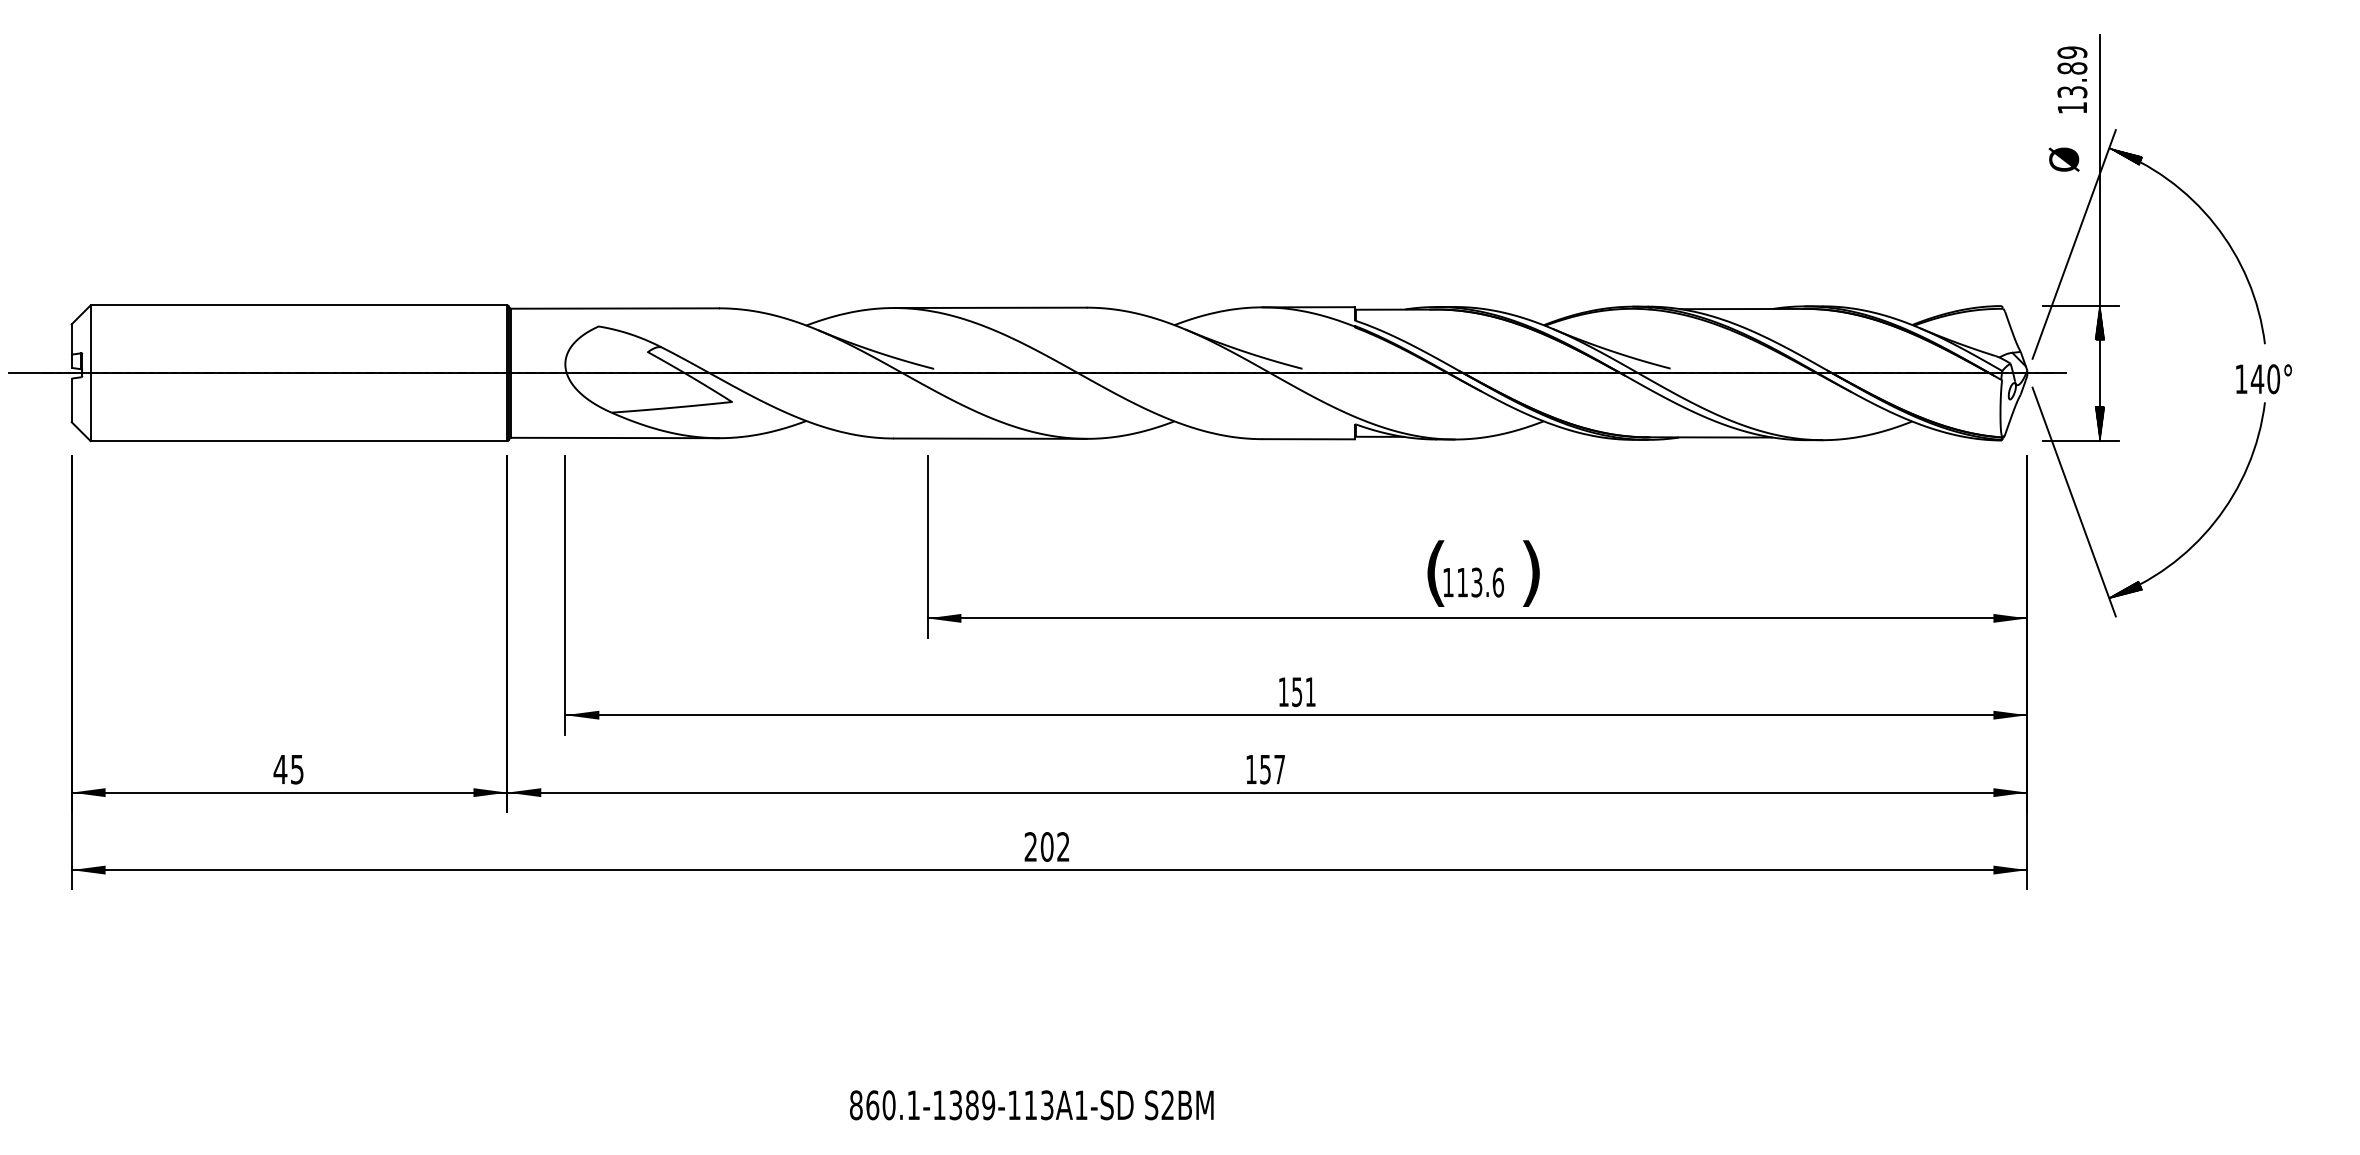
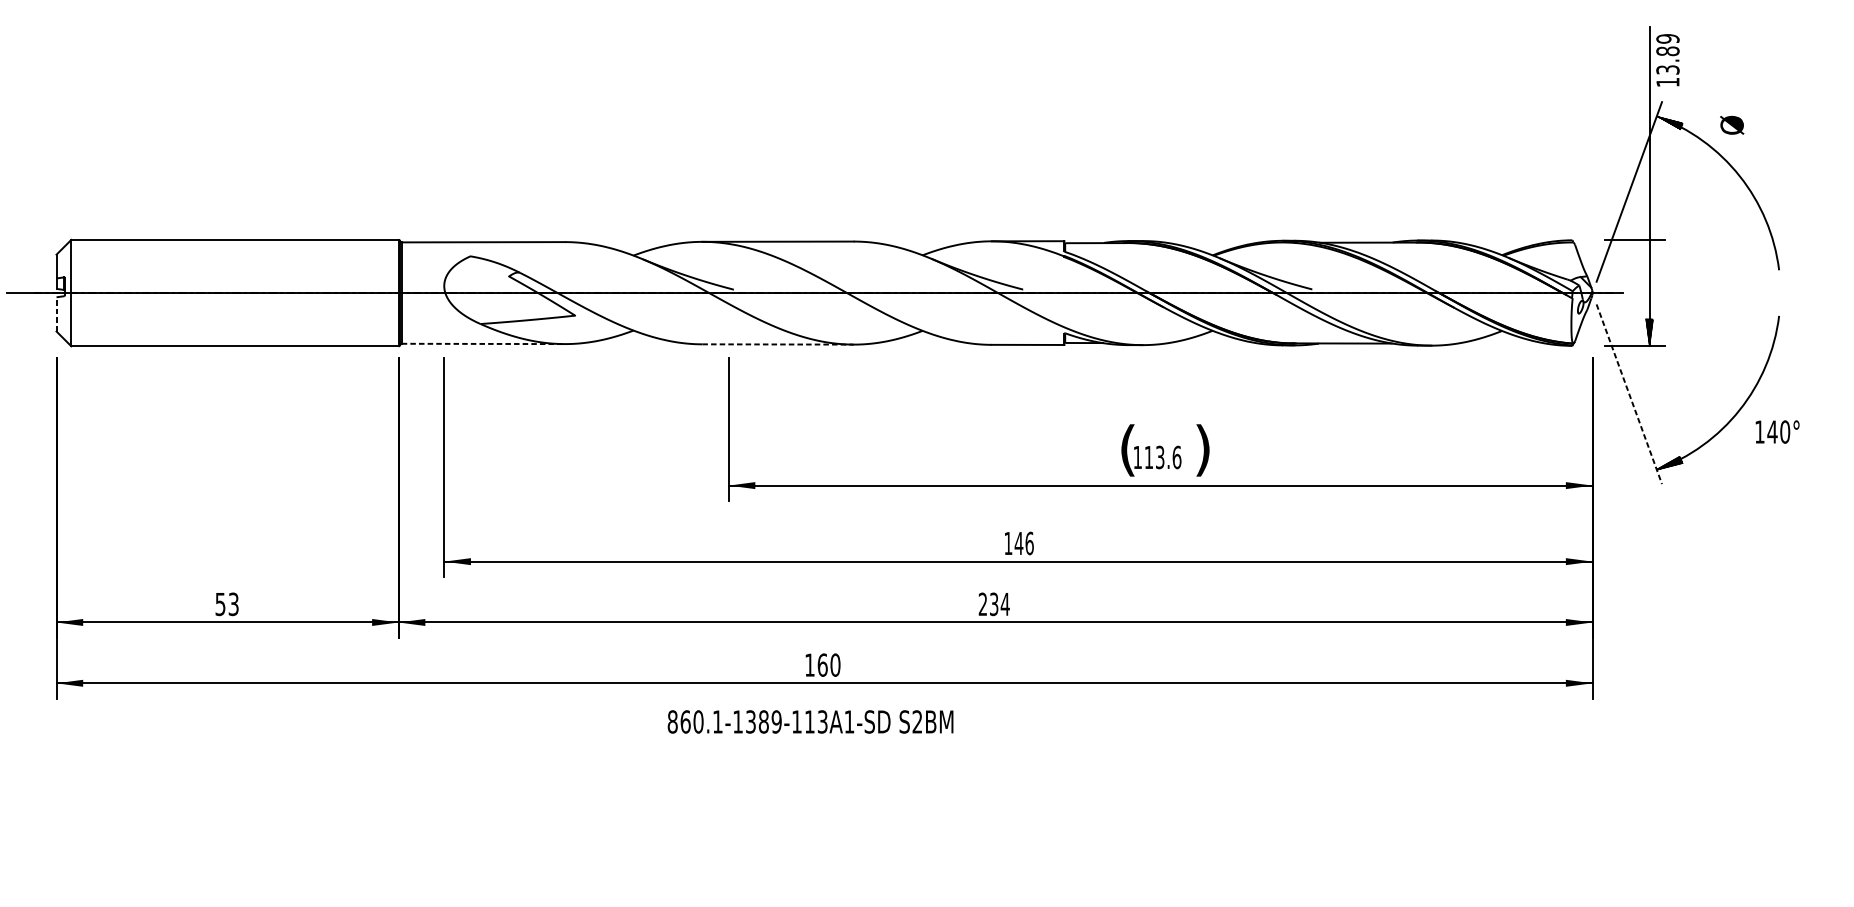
text: (2072, 79) -> (1668, 60), moved
text: (2063, 159) -> (1731, 125), moved
hatch: (2099, 322) -> (1649, 253), removed
text: (2263, 379) -> (1777, 432), moved
line: (71, 400) -> (56, 314), solid -> dashed
line: (615, 438) -> (483, 344), solid -> dashed
line: (990, 438) -> (778, 344), solid -> dashed
line: (2074, 502) -> (1629, 394), solid -> dashed
text: (1303, 692) -> (1023, 543), 151 -> 146
text: (1265, 768) -> (994, 603), 157 -> 234
text: (288, 769) -> (226, 604), 45 -> 53
text: (1046, 846) -> (822, 664), 202 -> 160
text: (1031, 1105) -> (810, 722), moved

